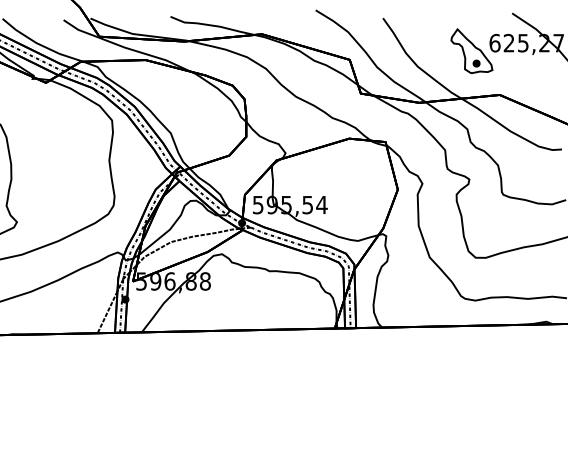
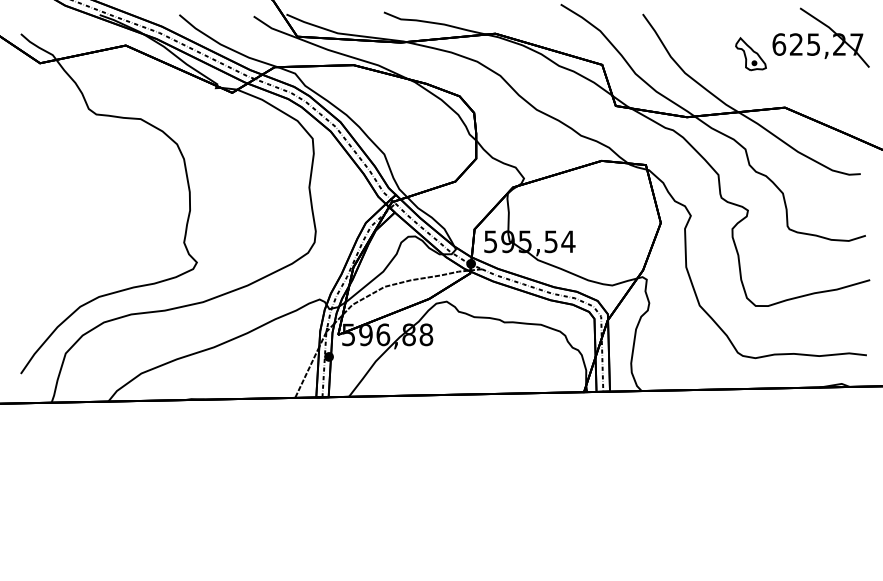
part: (471, 50) -> (750, 53), size x0.6

